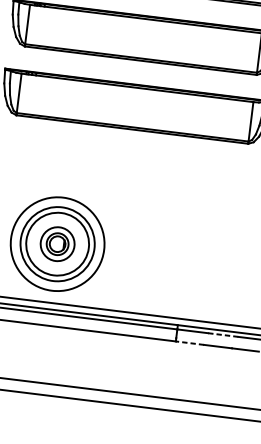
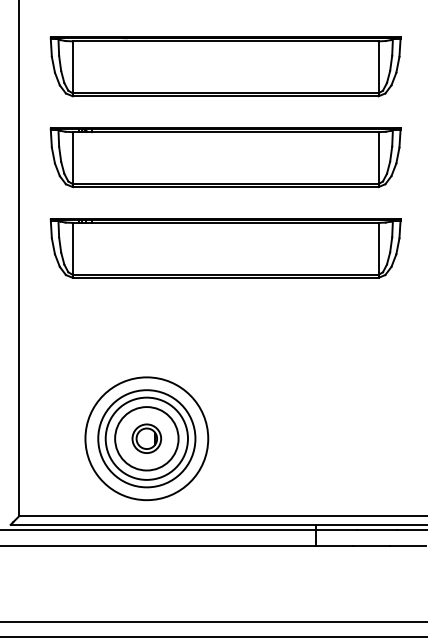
circle: (57, 243) -> (146, 438), size x1.43
line: (223, 335) -> (377, 530), dashed -> solid
line: (189, 343) -> (334, 546), dashed -> solid

